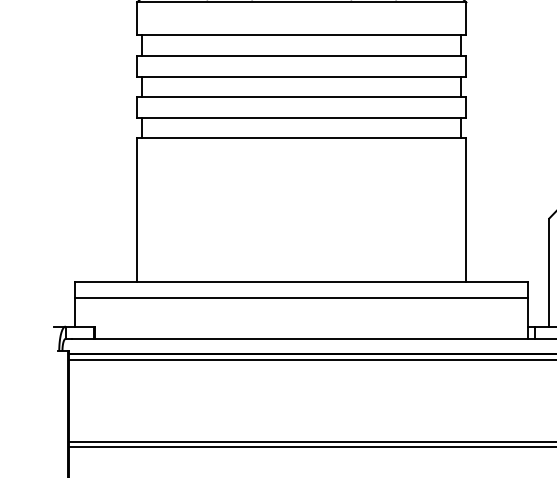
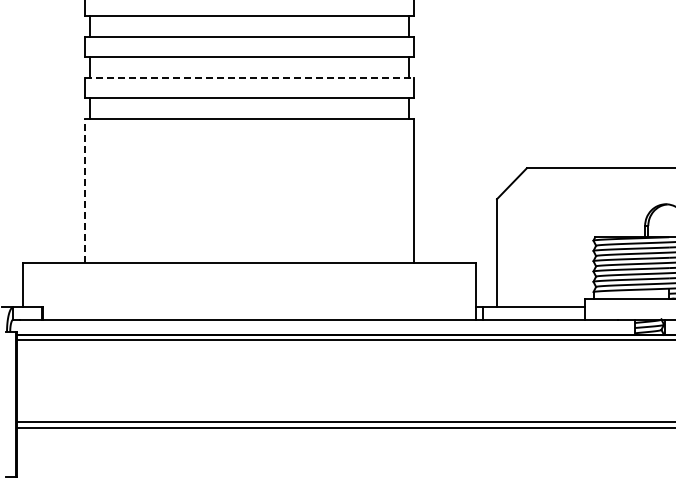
line: (301, 96) -> (249, 77), solid -> dashed
line: (136, 209) -> (84, 190), solid -> dashed
line: (301, 297) -> (249, 278), removed

